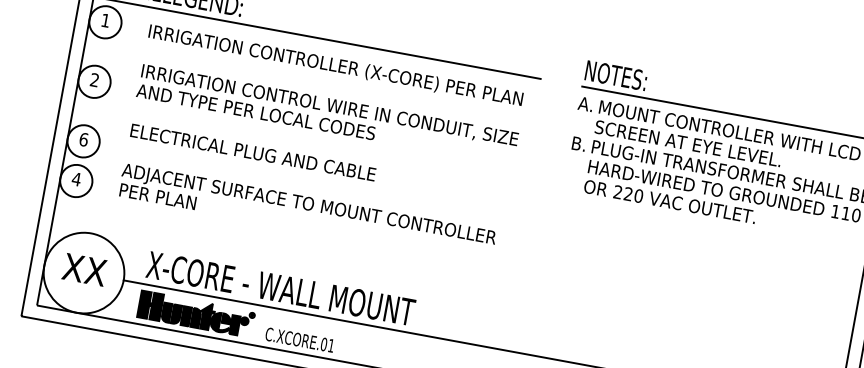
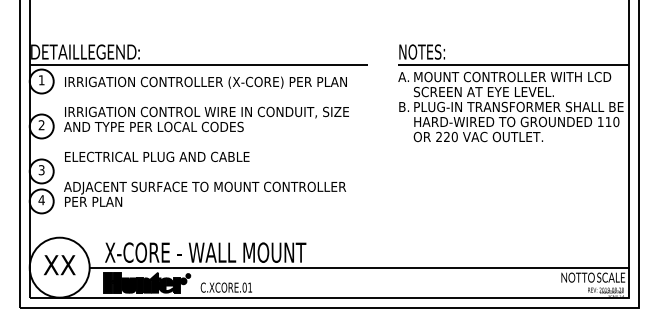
text: (83, 140) -> (41, 170), 6 -> 3
text: (322, 144) -> (206, 141), moved

